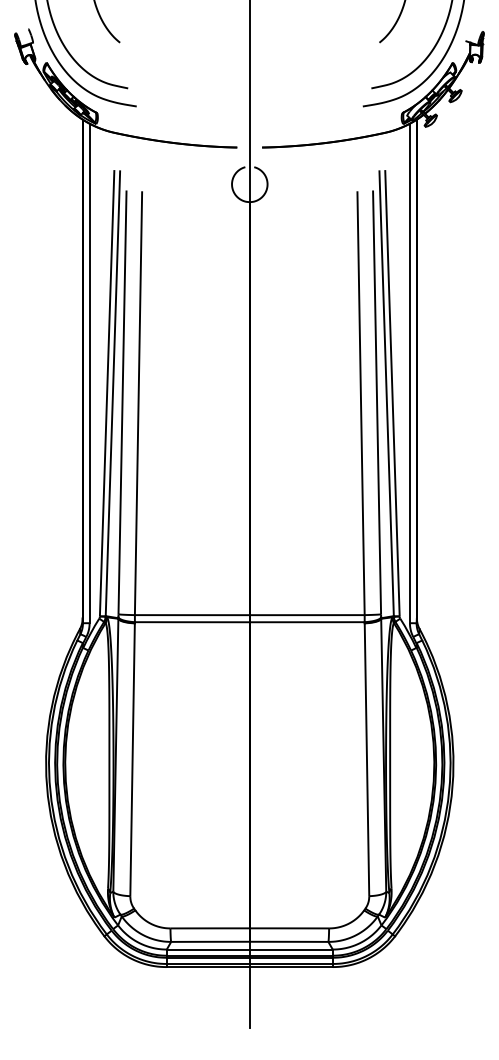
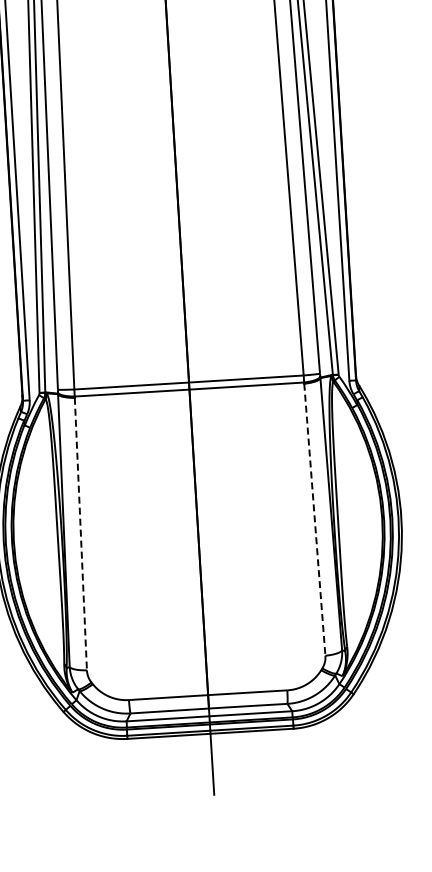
line: (132, 759) -> (80, 533), solid -> dashed
line: (366, 759) -> (314, 519), solid -> dashed

